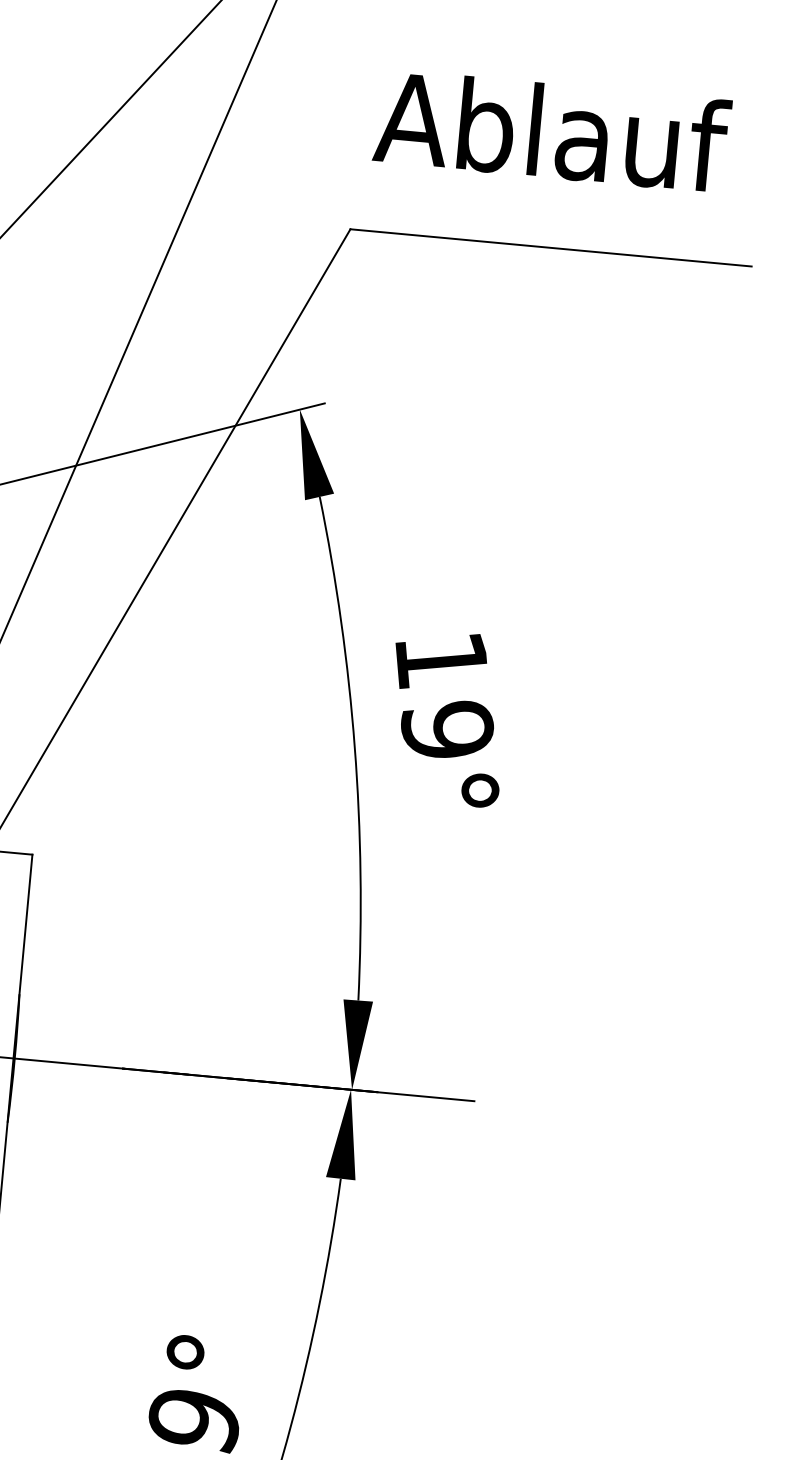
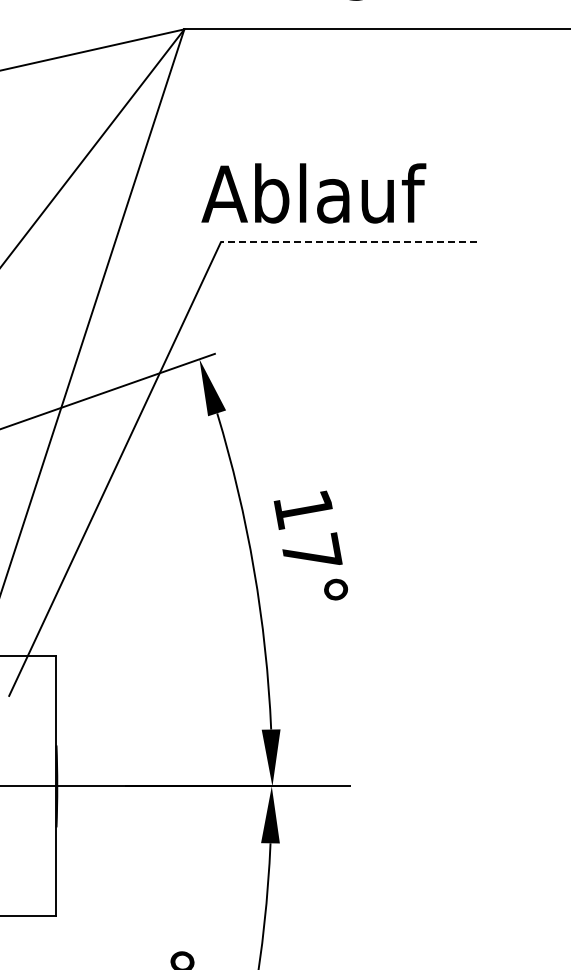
text: (551, 131) -> (313, 193), moved
line: (550, 248) -> (348, 242), solid -> dashed
text: (447, 727) -> (311, 551), 19° -> 17°

